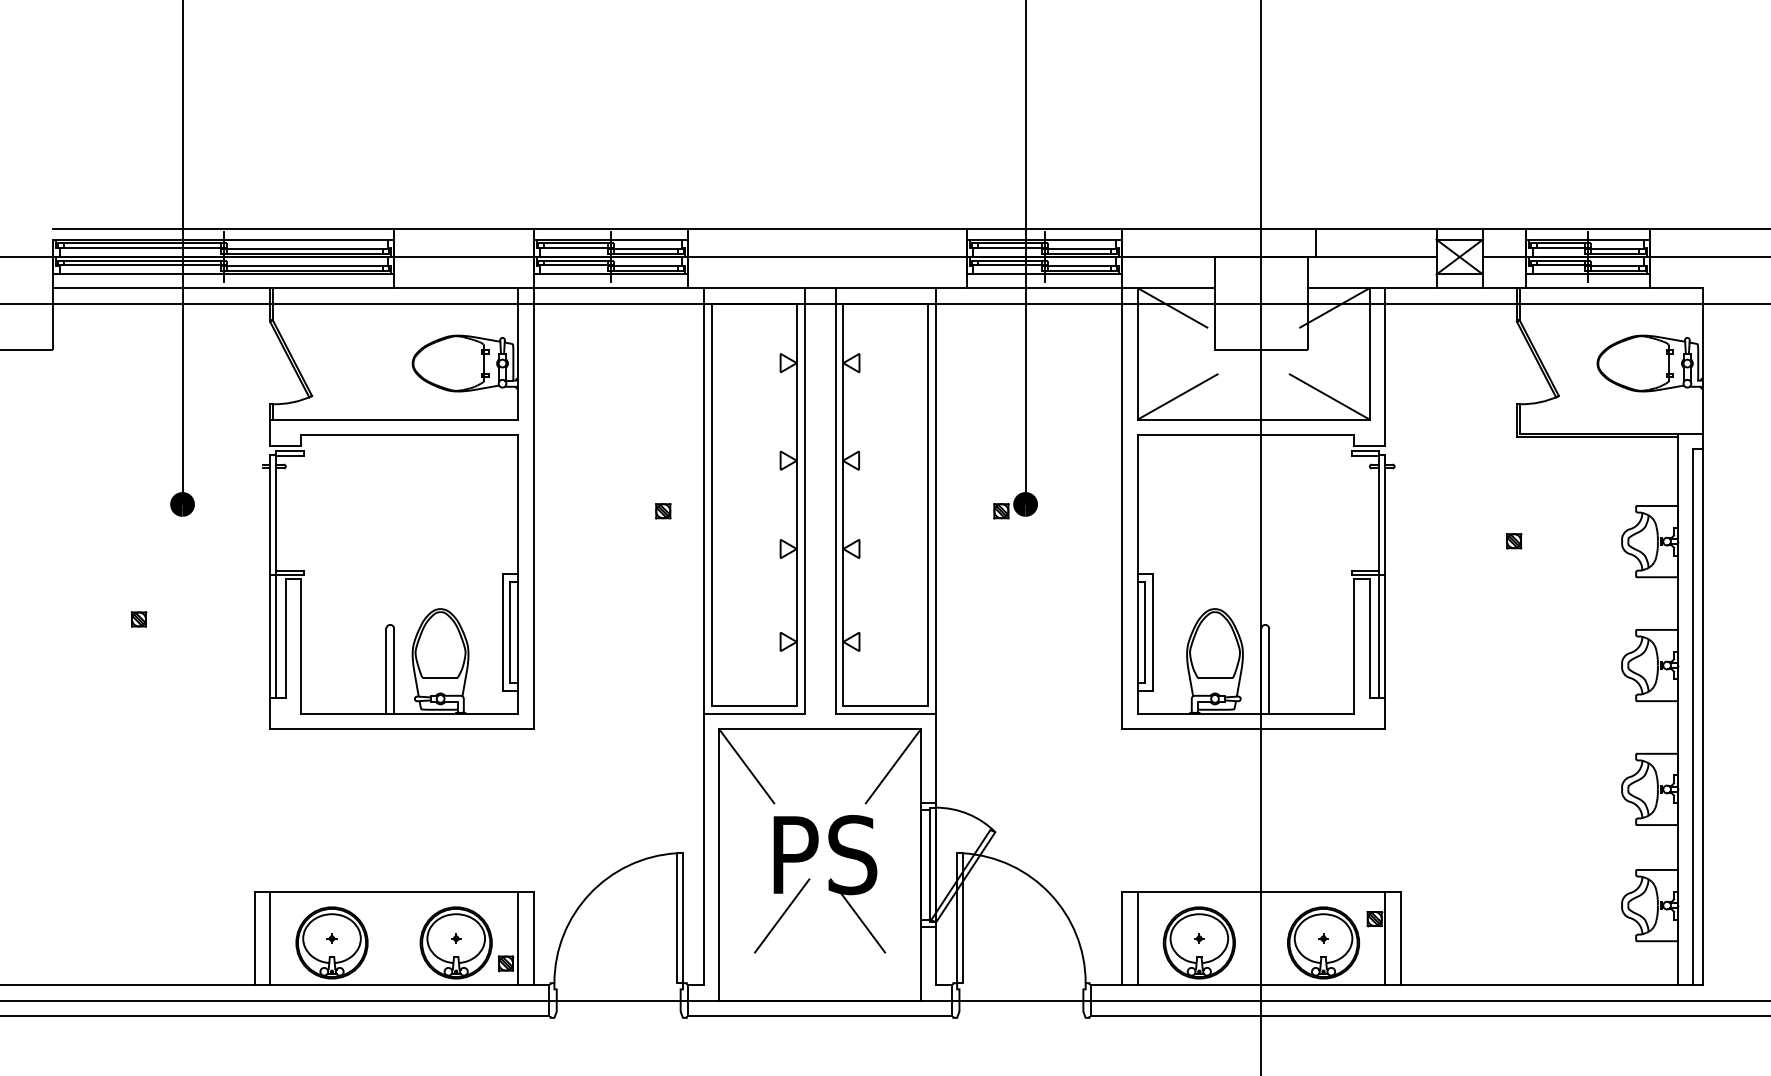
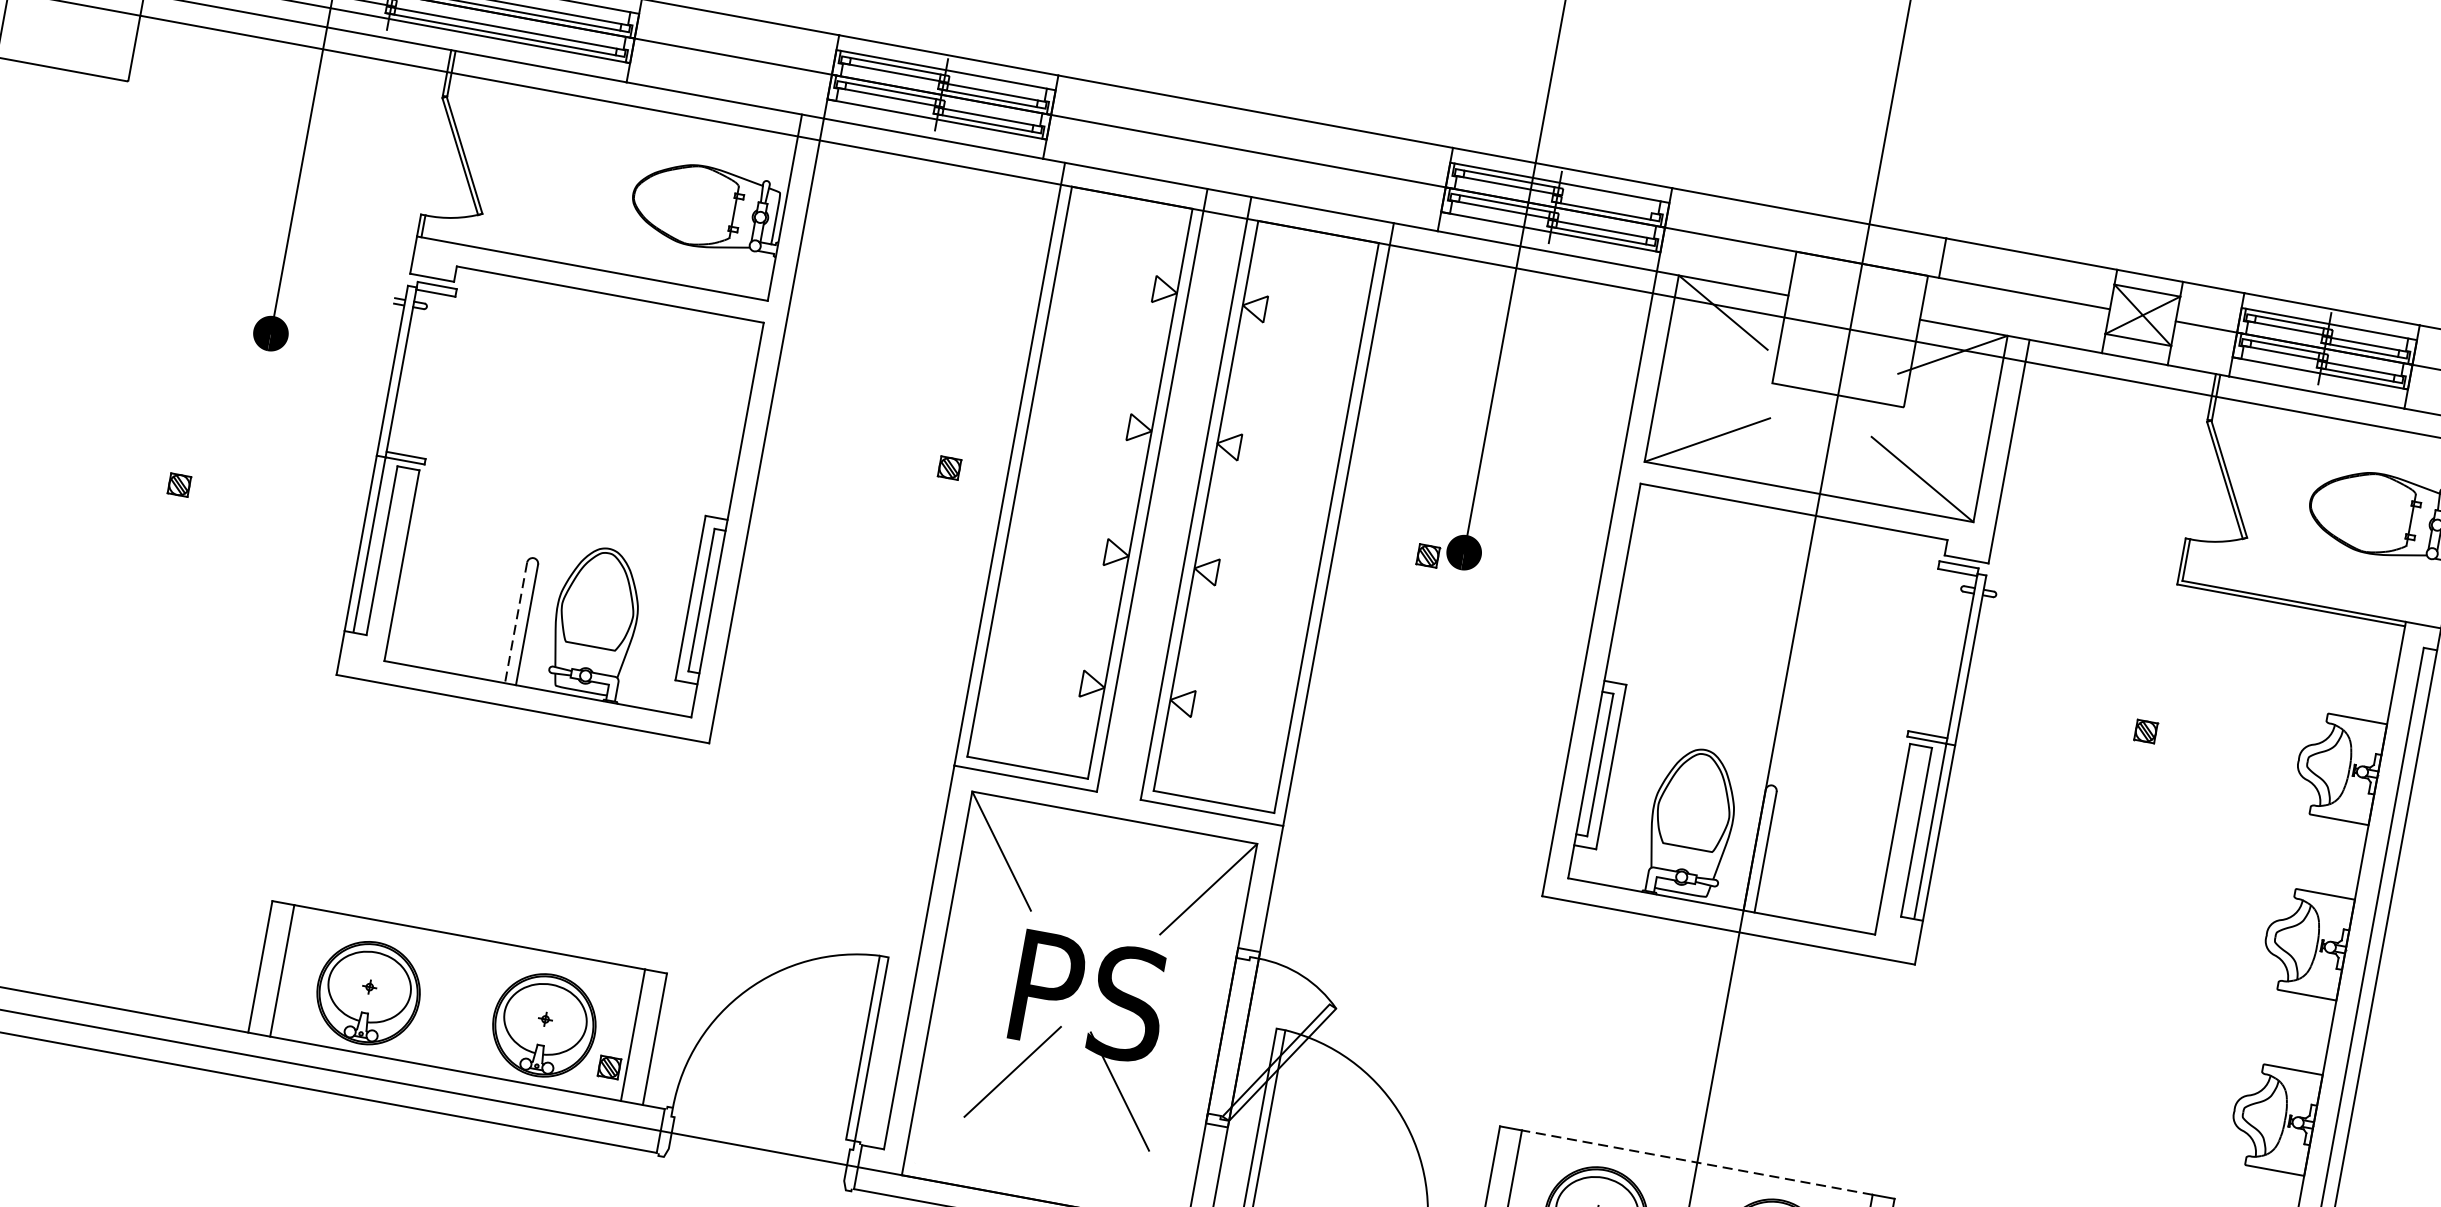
line: (1079, 248) -> (1606, 204), removed
line: (386, 671) -> (516, 623), solid -> dashed
line: (930, 864) -> (1236, 1037), removed
line: (1261, 892) -> (1697, 1163), solid -> dashed

